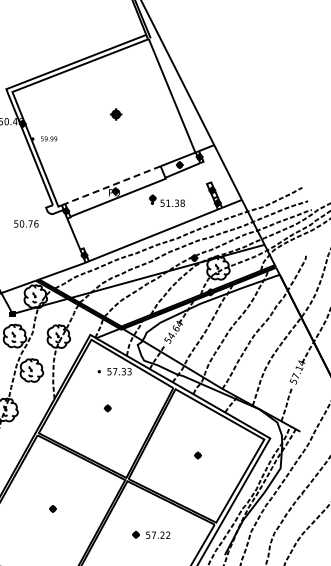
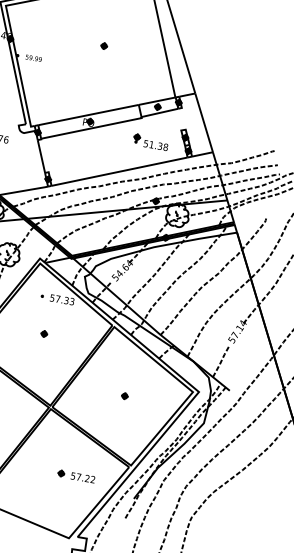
part: (116, 114) -> (104, 46), size x0.62
line: (112, 185) -> (88, 115), dashed -> solid
part: (166, 200) -> (150, 141), moved
part: (151, 534) -> (76, 475), moved

